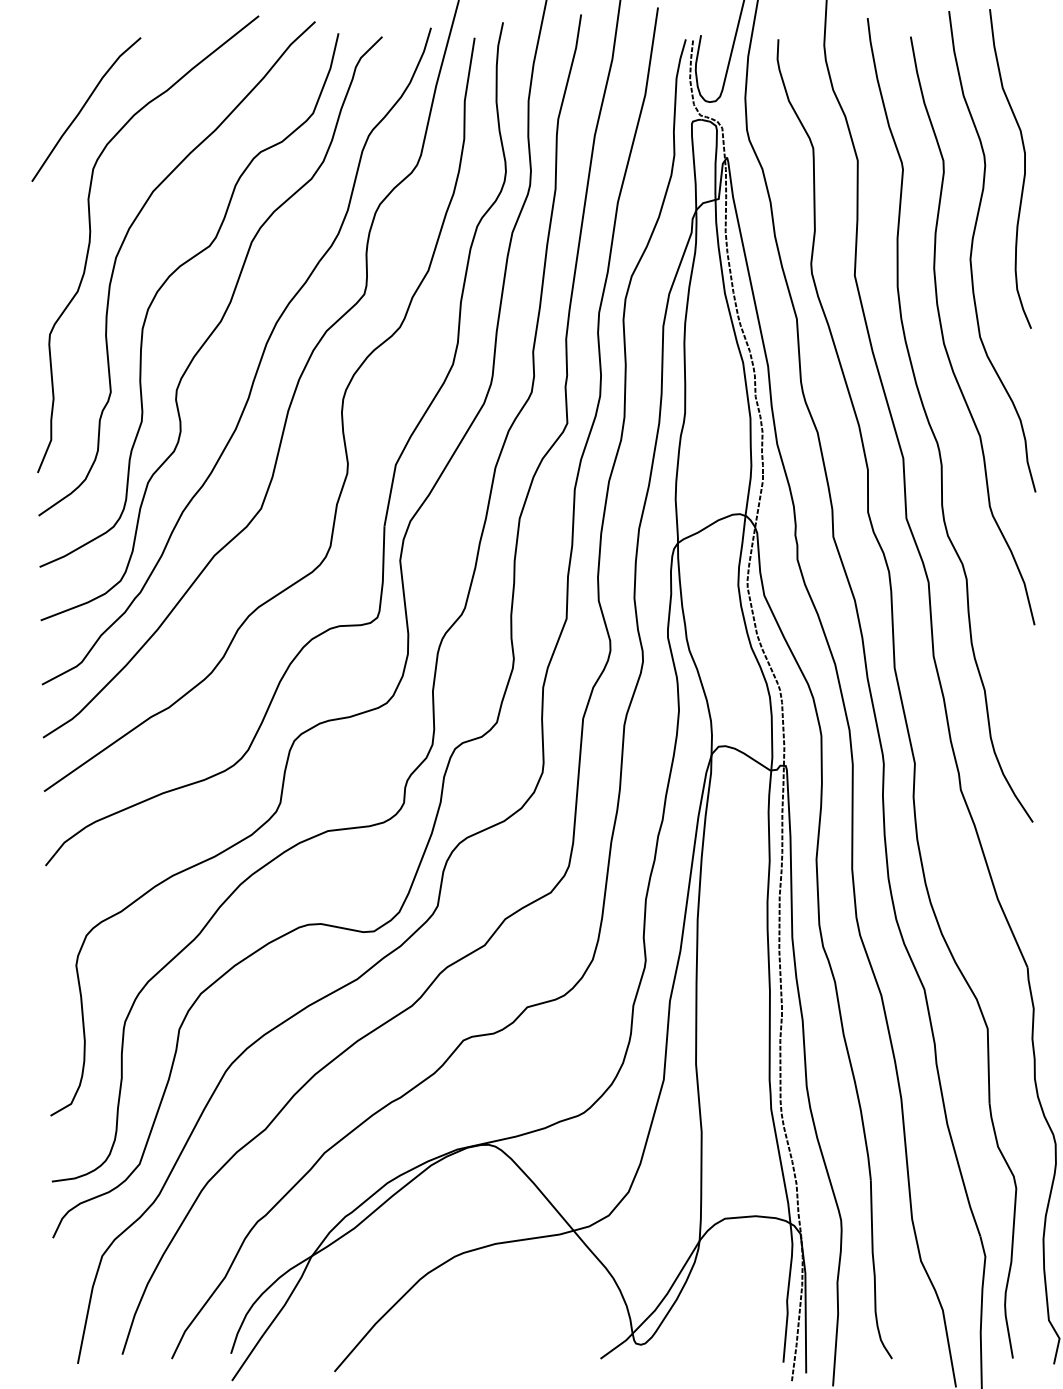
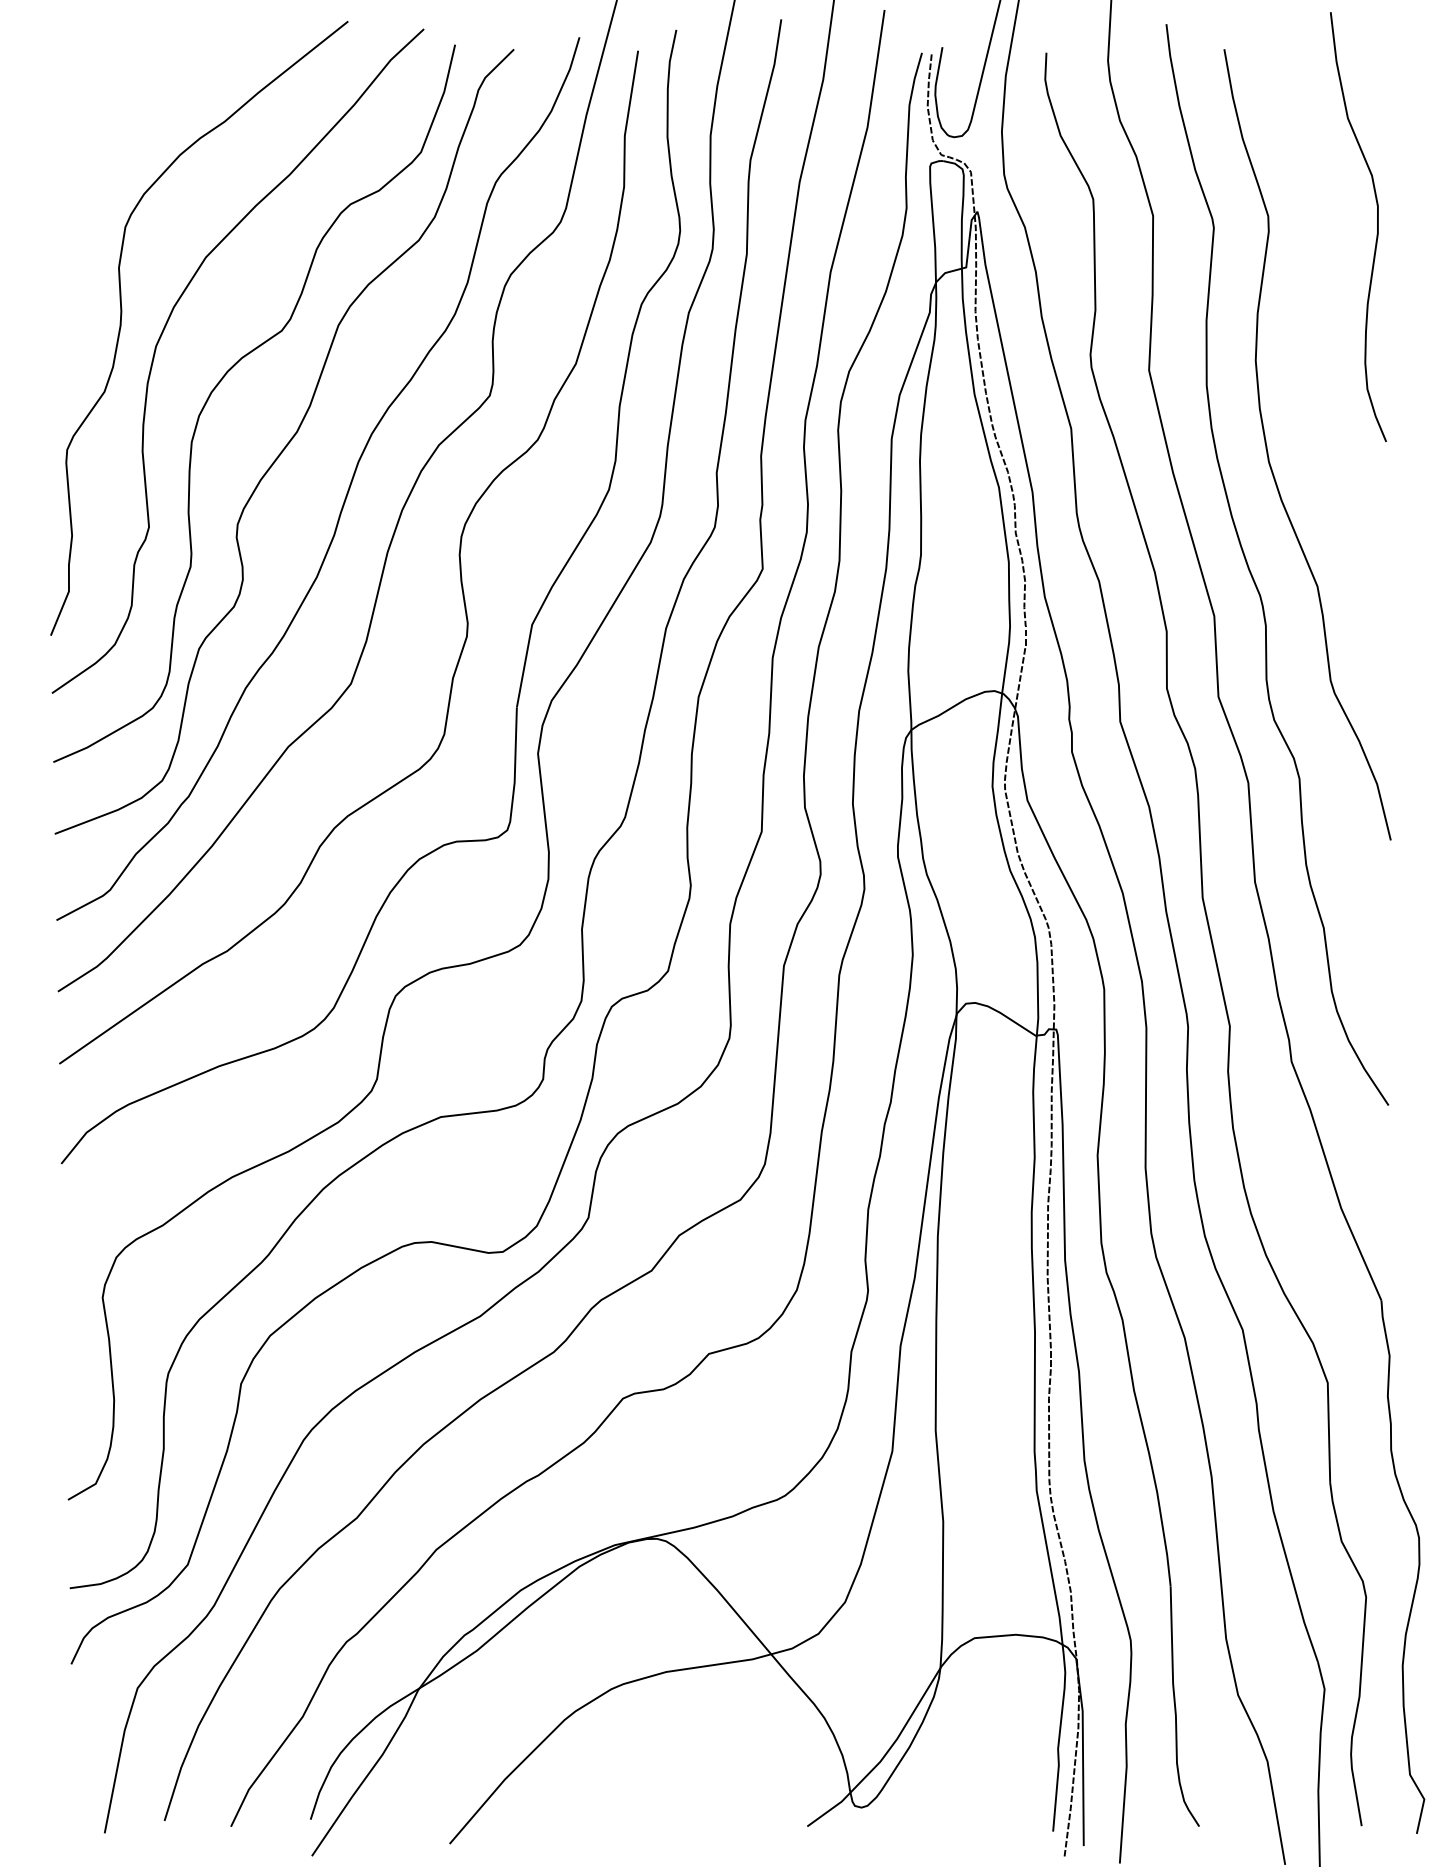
curve: (83, 108) -> (112, 145), removed
curve: (972, 251) -> (1307, 338), removed

